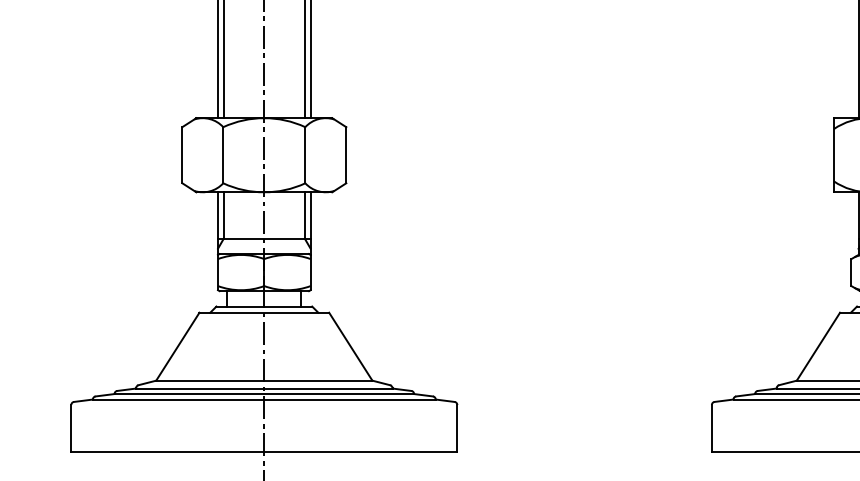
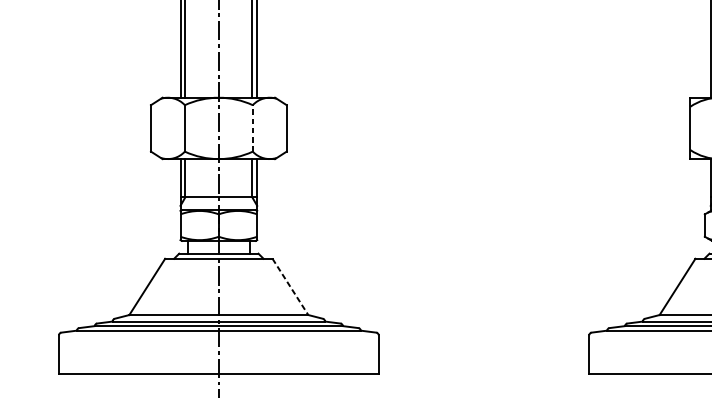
line: (305, 154) -> (252, 127), solid -> dashed
line: (351, 347) -> (291, 287), solid -> dashed

